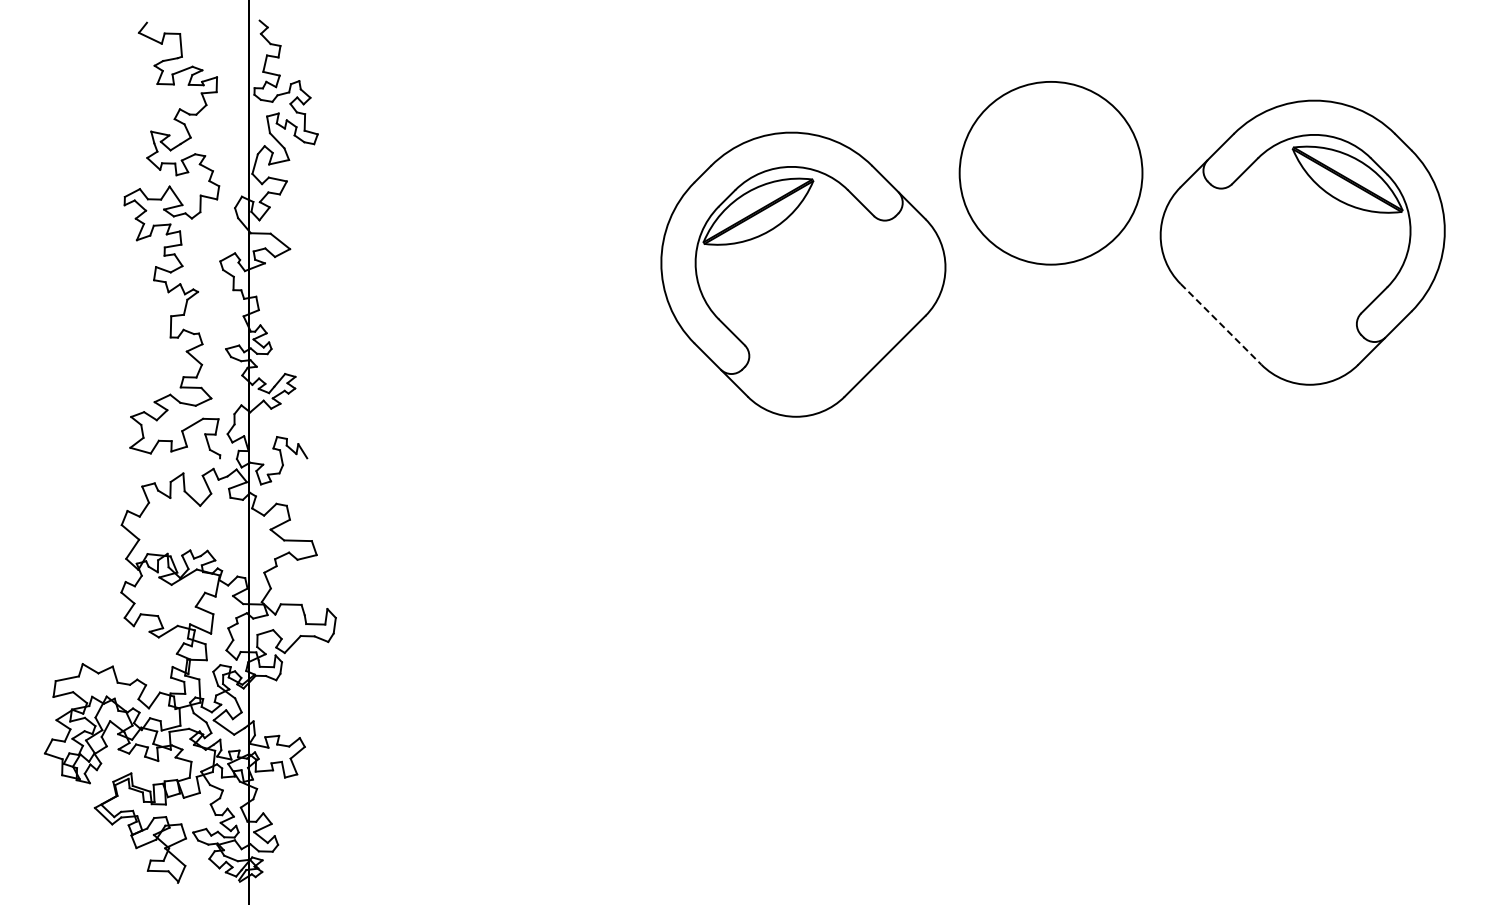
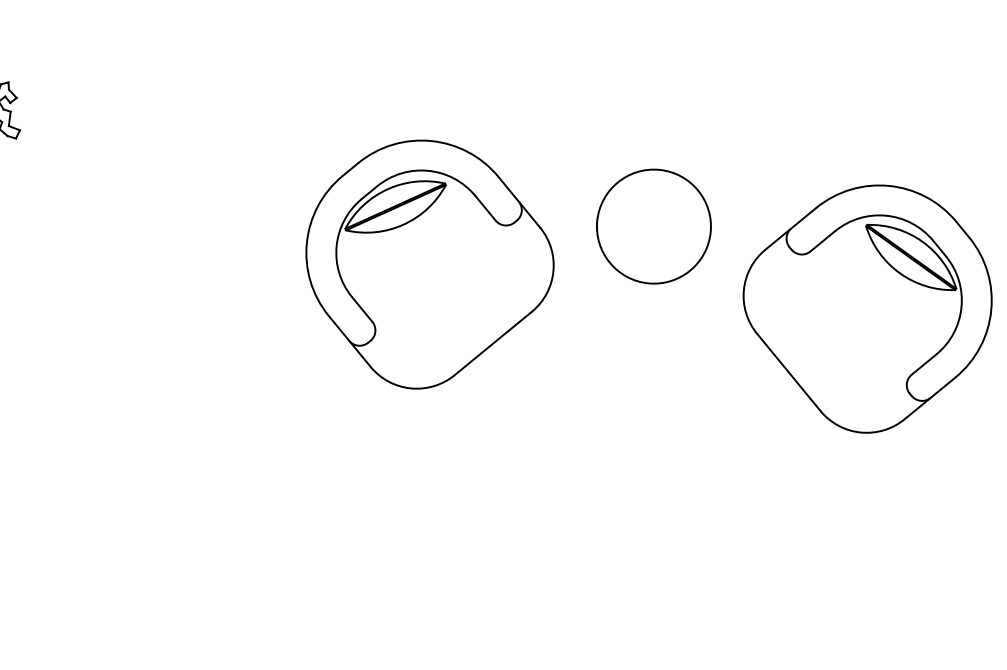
circle: (1050, 172) -> (653, 225), size x0.71
part: (803, 274) -> (429, 265), moved
line: (1221, 324) -> (789, 372), dashed -> solid

